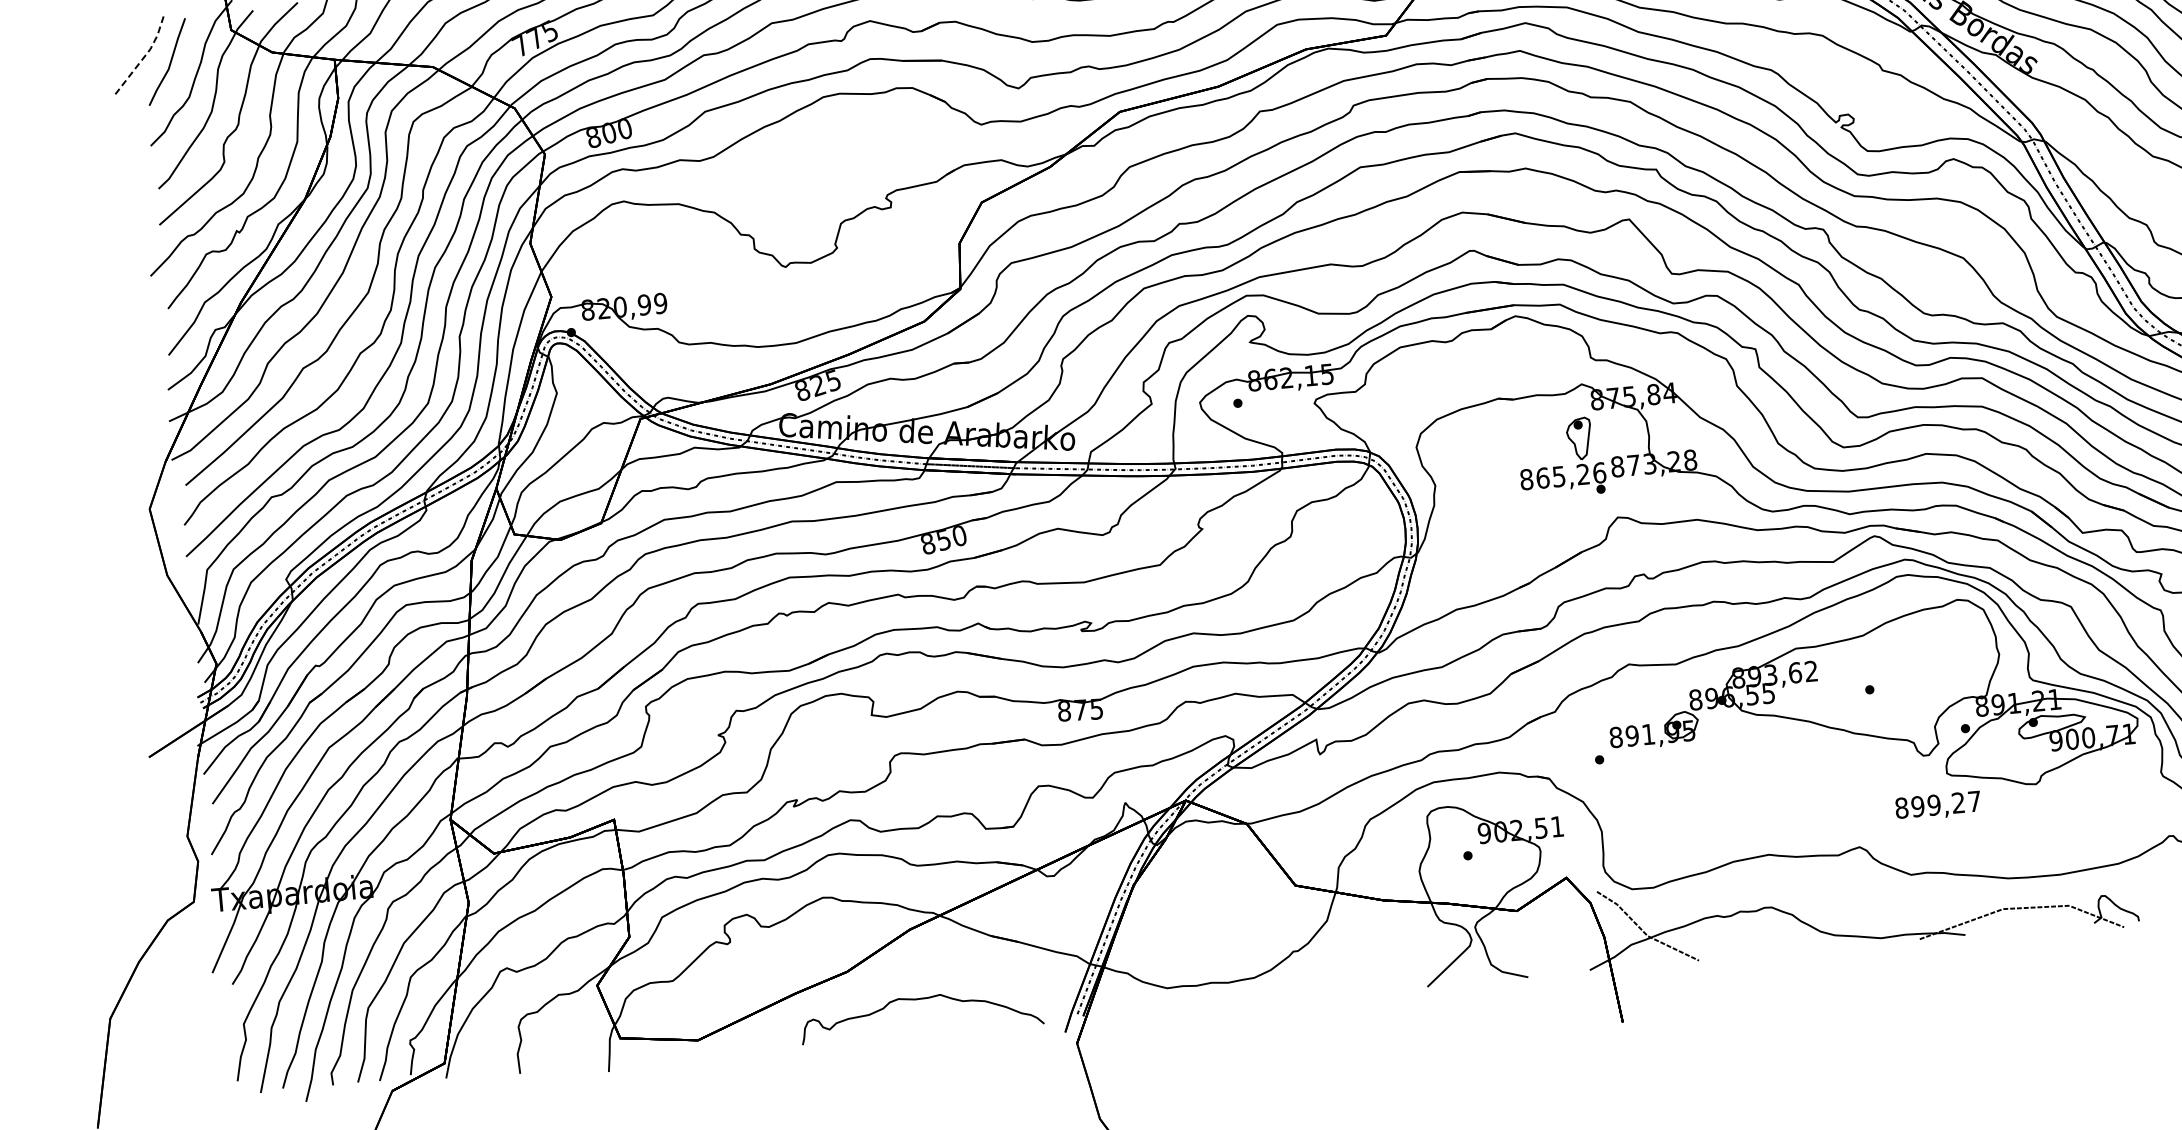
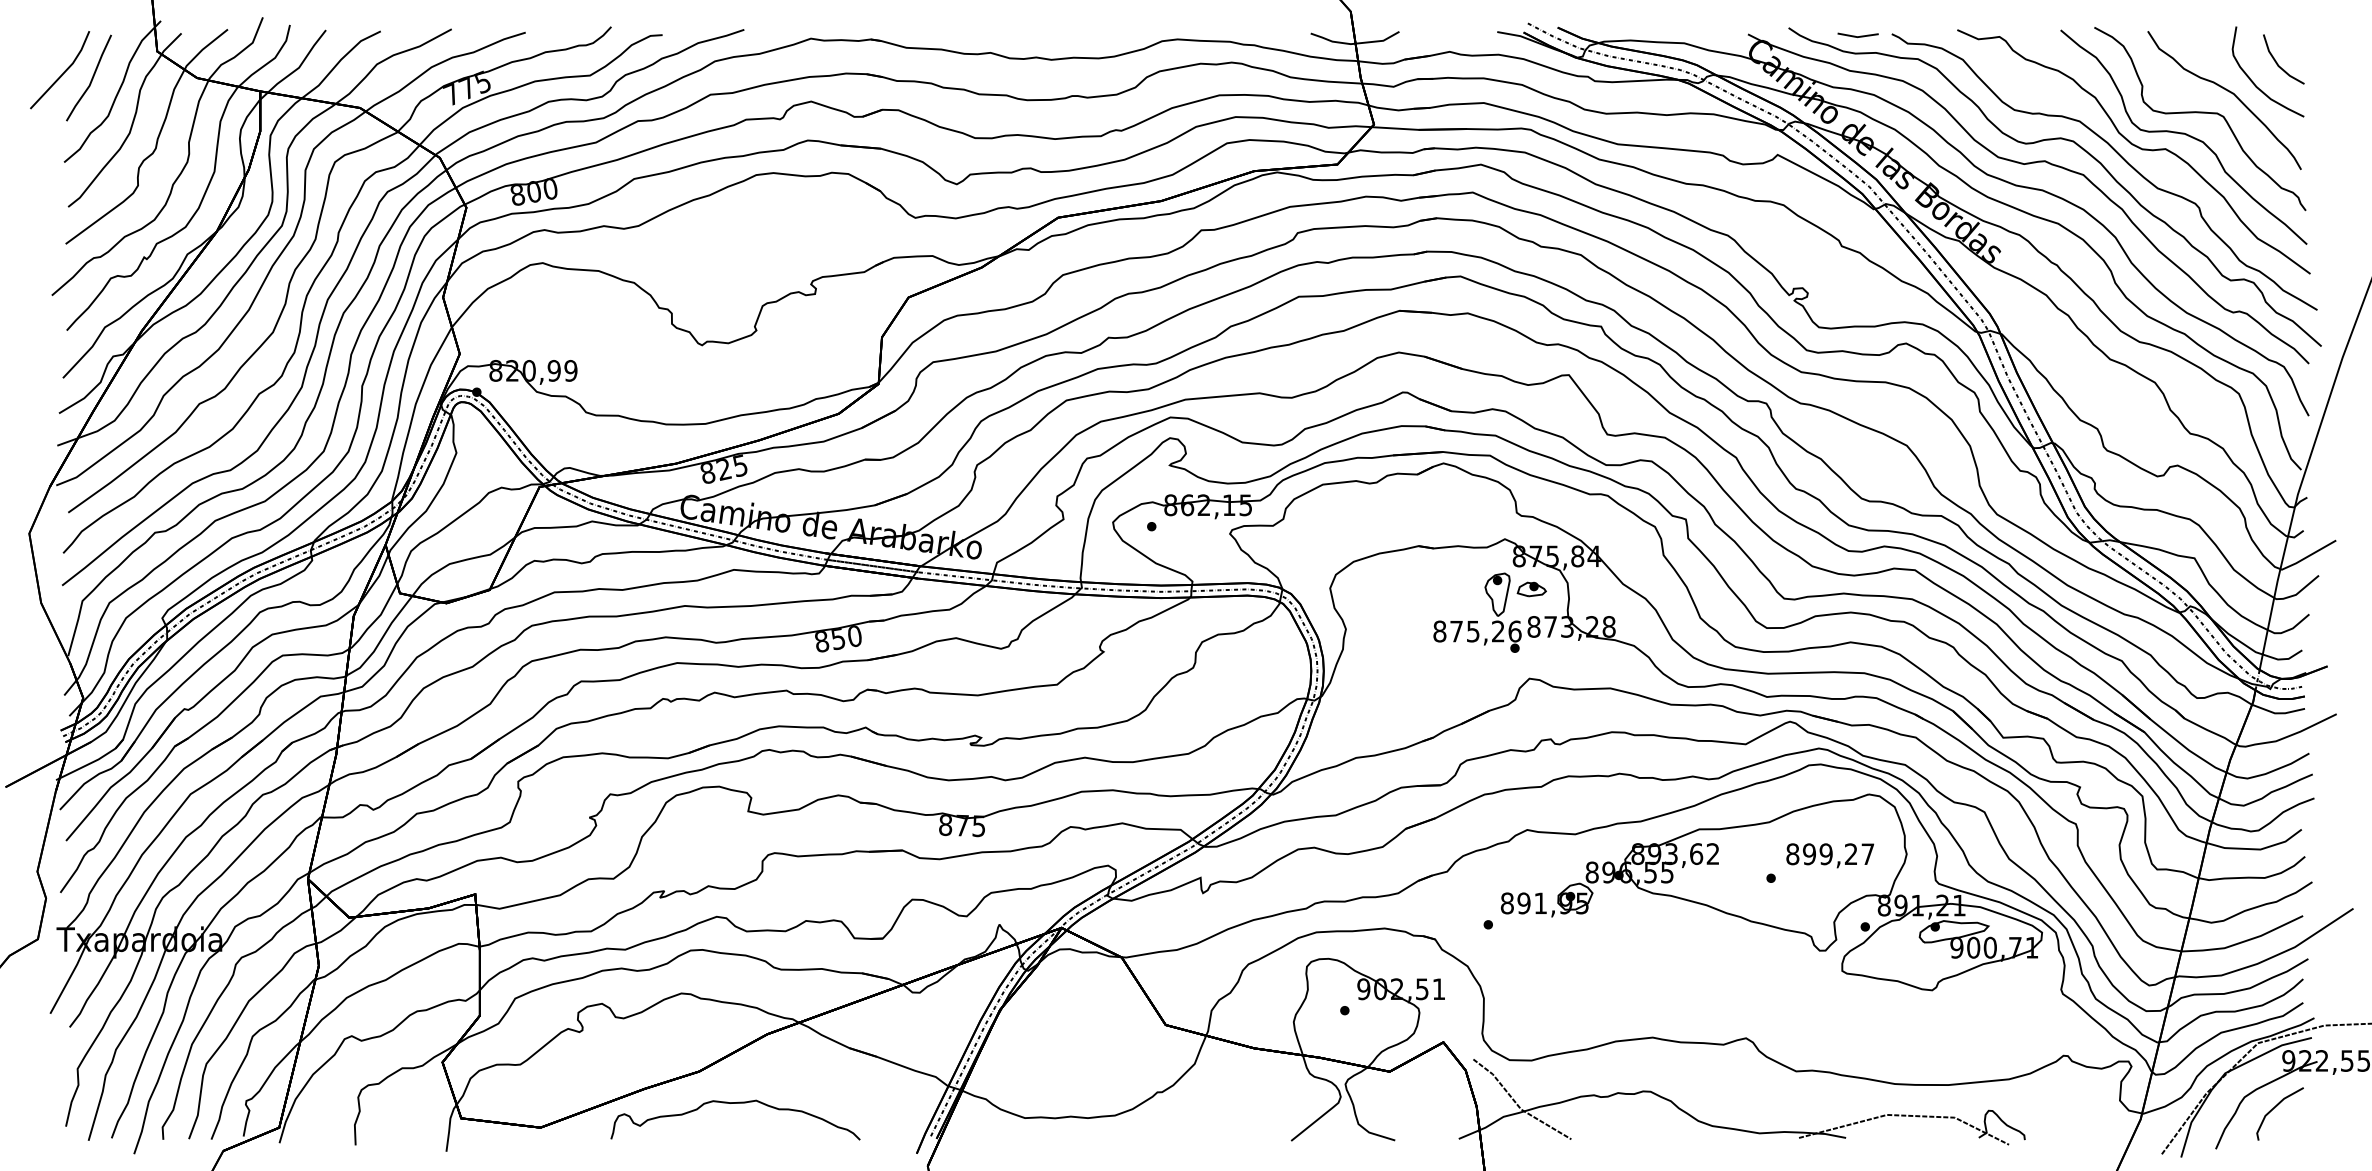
line: (143, 58) -> (64, 72), dashed -> solid
part: (1611, 430) -> (1531, 589), added
text: (1542, 478) -> (1456, 631), 865,26 -> 875,26
text: (1938, 805) -> (1830, 855), moved
curve: (920, 999) -> (735, 1103), moved

